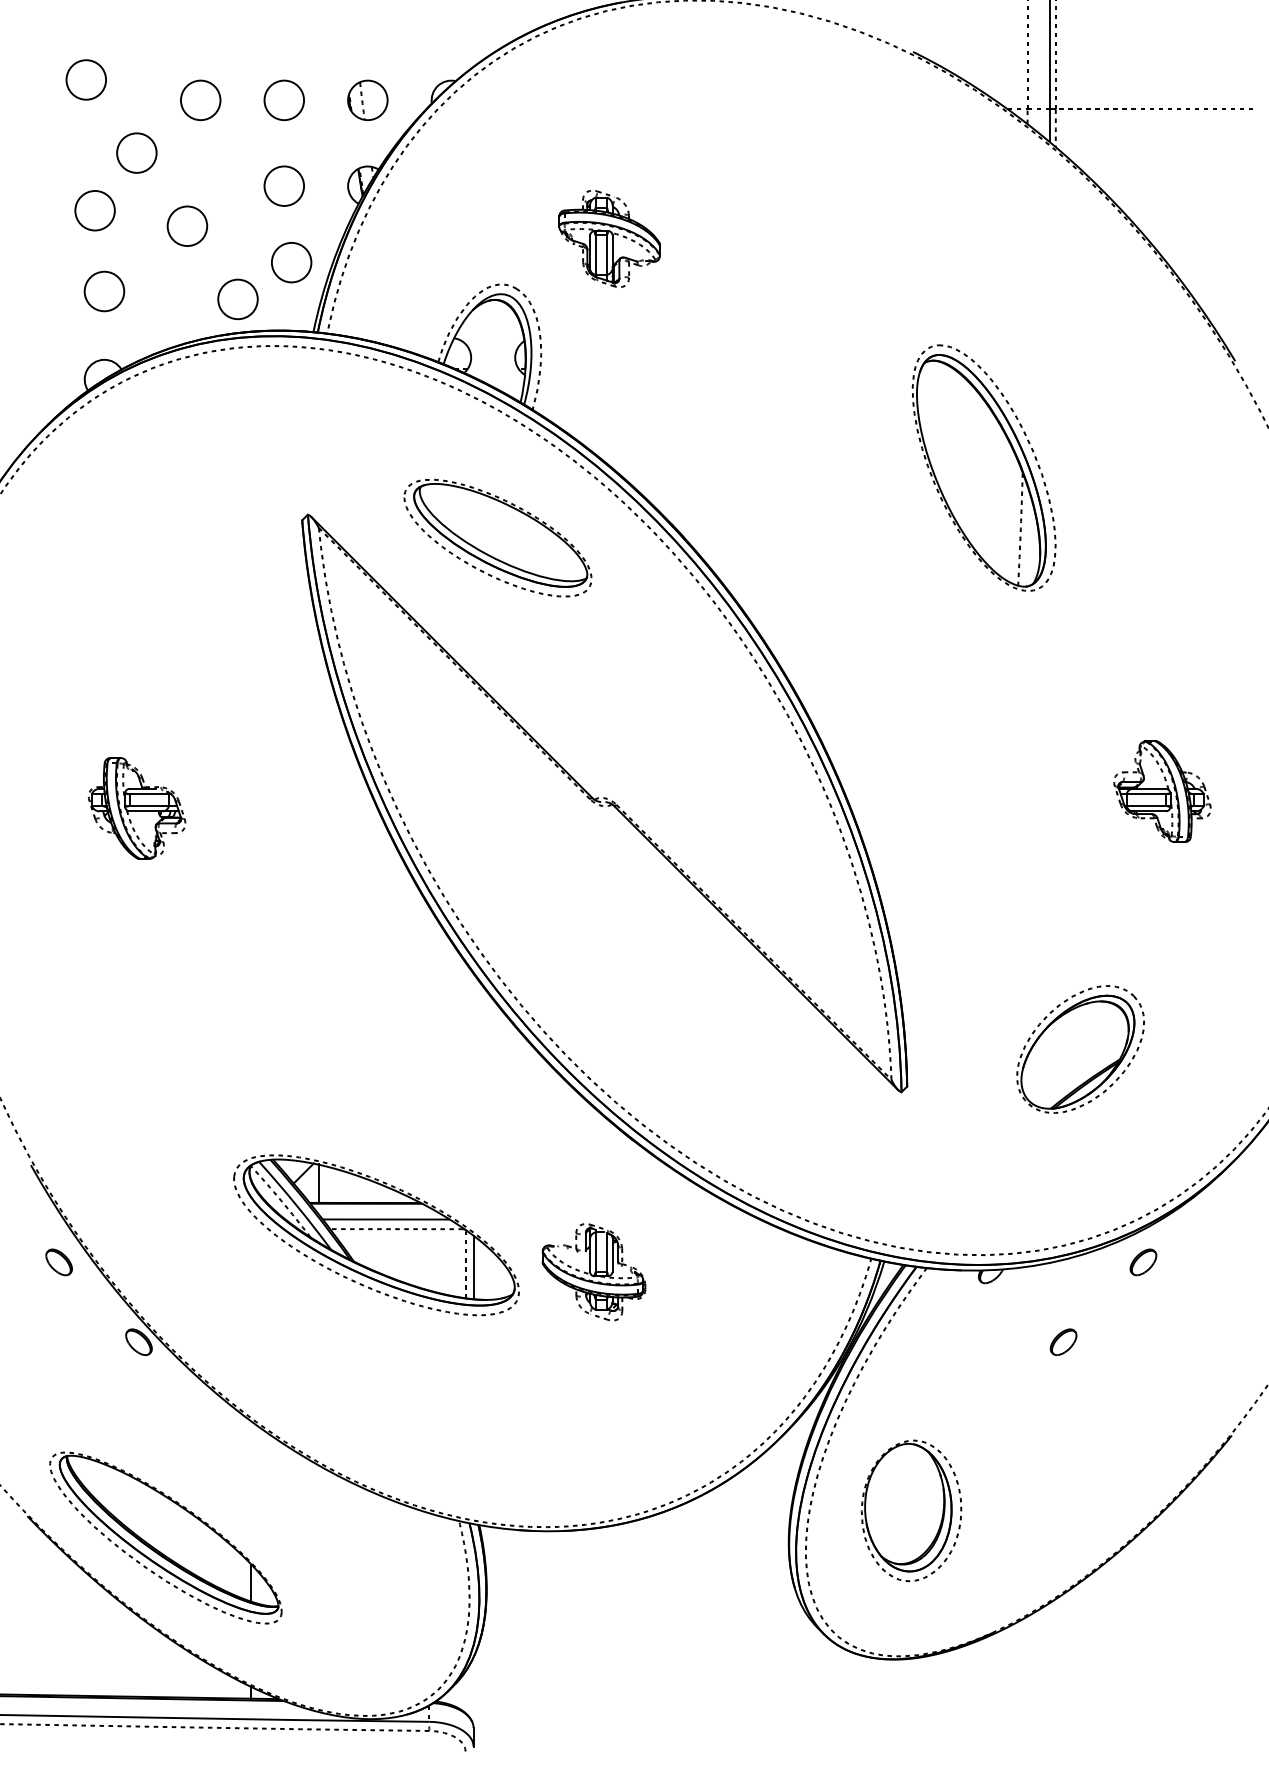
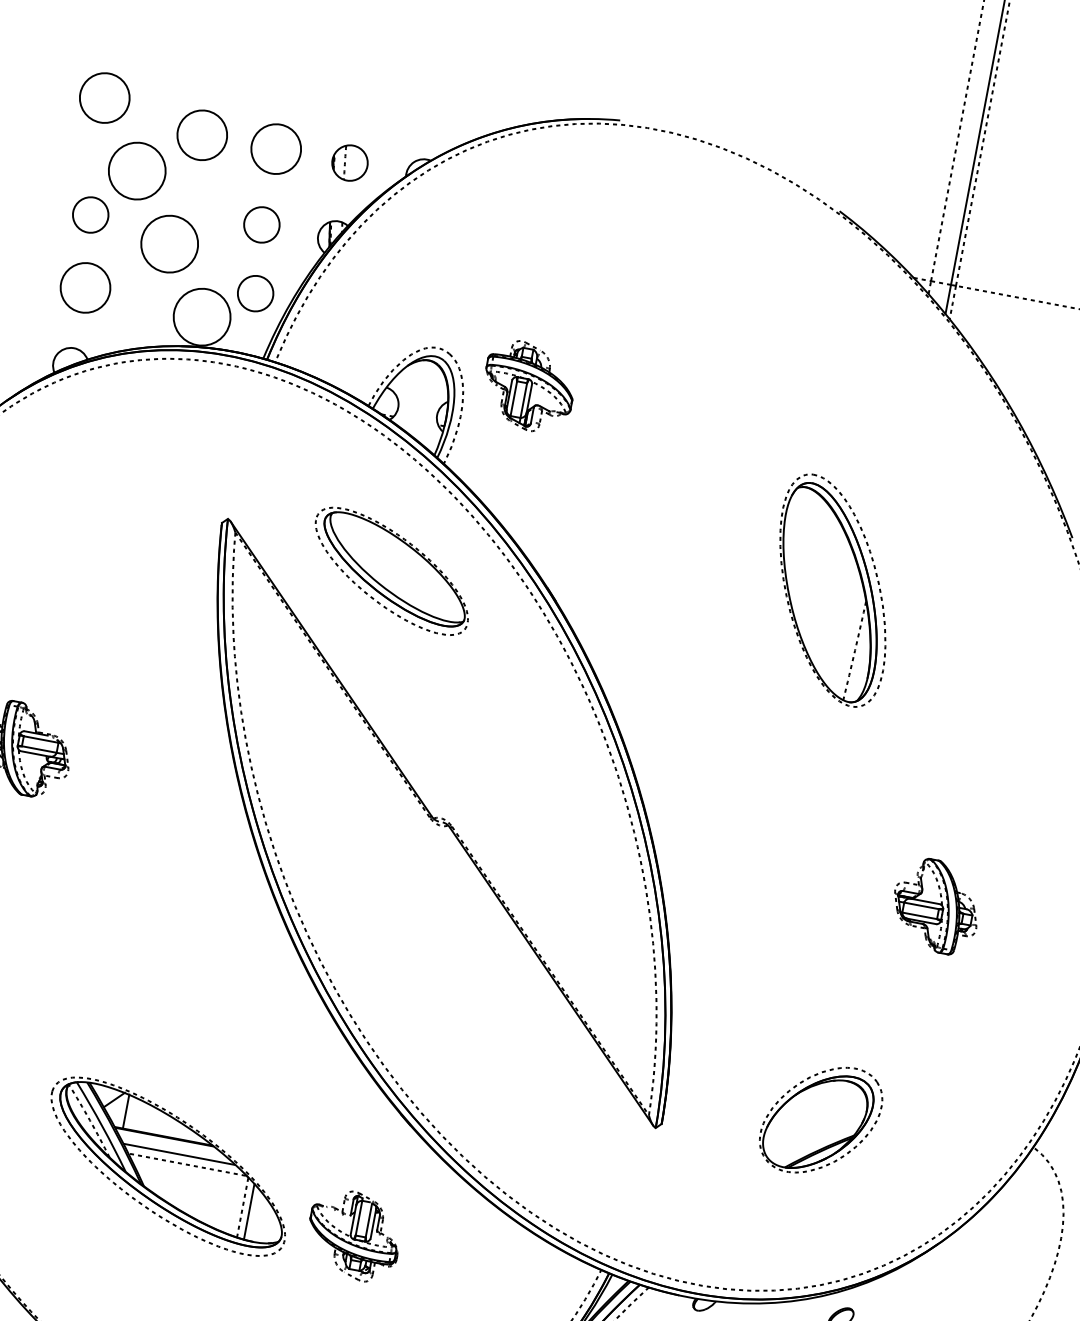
circle: (86, 79) -> (105, 97), size x1.4
circle: (200, 99) -> (202, 134), size x1.4
circle: (284, 100) -> (276, 149), size x1.4
circle: (136, 152) -> (137, 170), size x1.6
circle: (187, 226) -> (169, 244), size x1.6
part: (609, 238) -> (528, 386), moved
circle: (104, 291) -> (85, 287), size x1.4
circle: (237, 299) -> (201, 317), size x1.6

